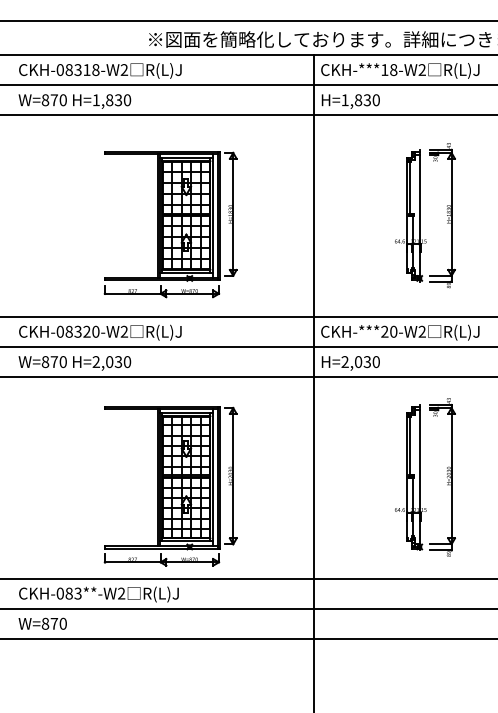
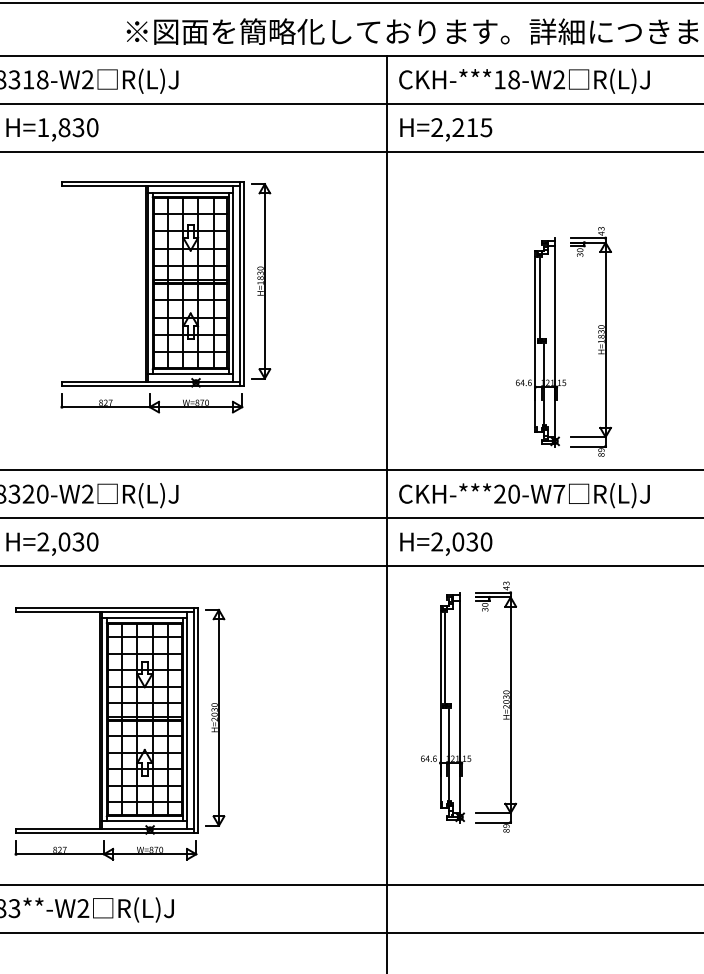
text: (360, 100) -> (461, 128), H=1,830 -> H=2,215
part: (425, 215) -> (564, 341), moved
part: (170, 224) -> (165, 297), moved
text: (421, 331) -> (558, 493), CKH-***20-W2 -> CKH-***20-W7
part: (425, 477) -> (469, 707), moved
part: (170, 486) -> (119, 734), moved

